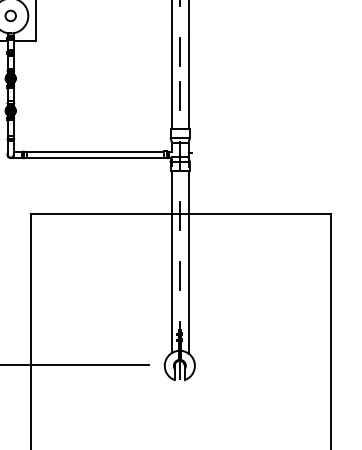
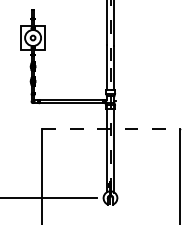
line: (179, 213) -> (110, 128), solid -> dashed

